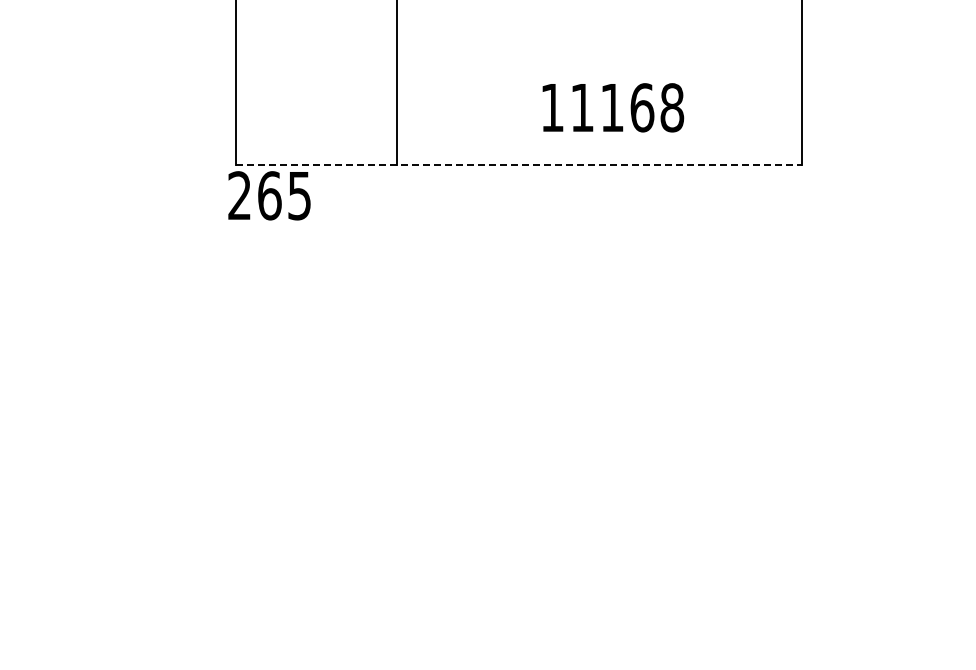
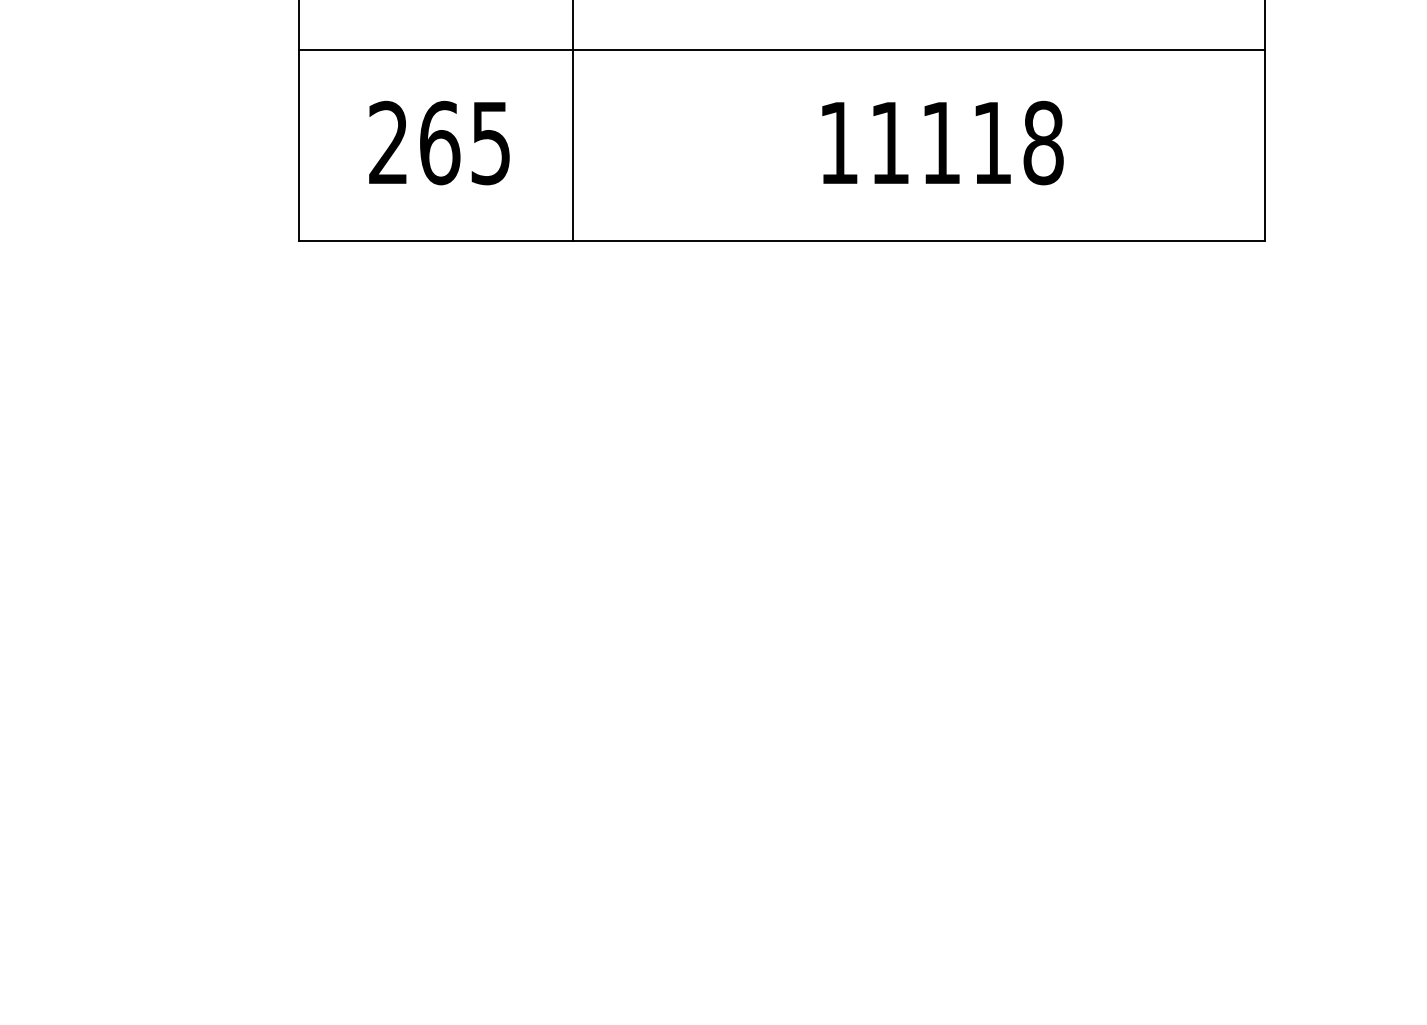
line: (519, 53) -> (782, 50), added
text: (642, 107) -> (992, 142), 11168 -> 11118
line: (519, 165) -> (782, 241), dashed -> solid
text: (269, 195) -> (439, 142), moved

